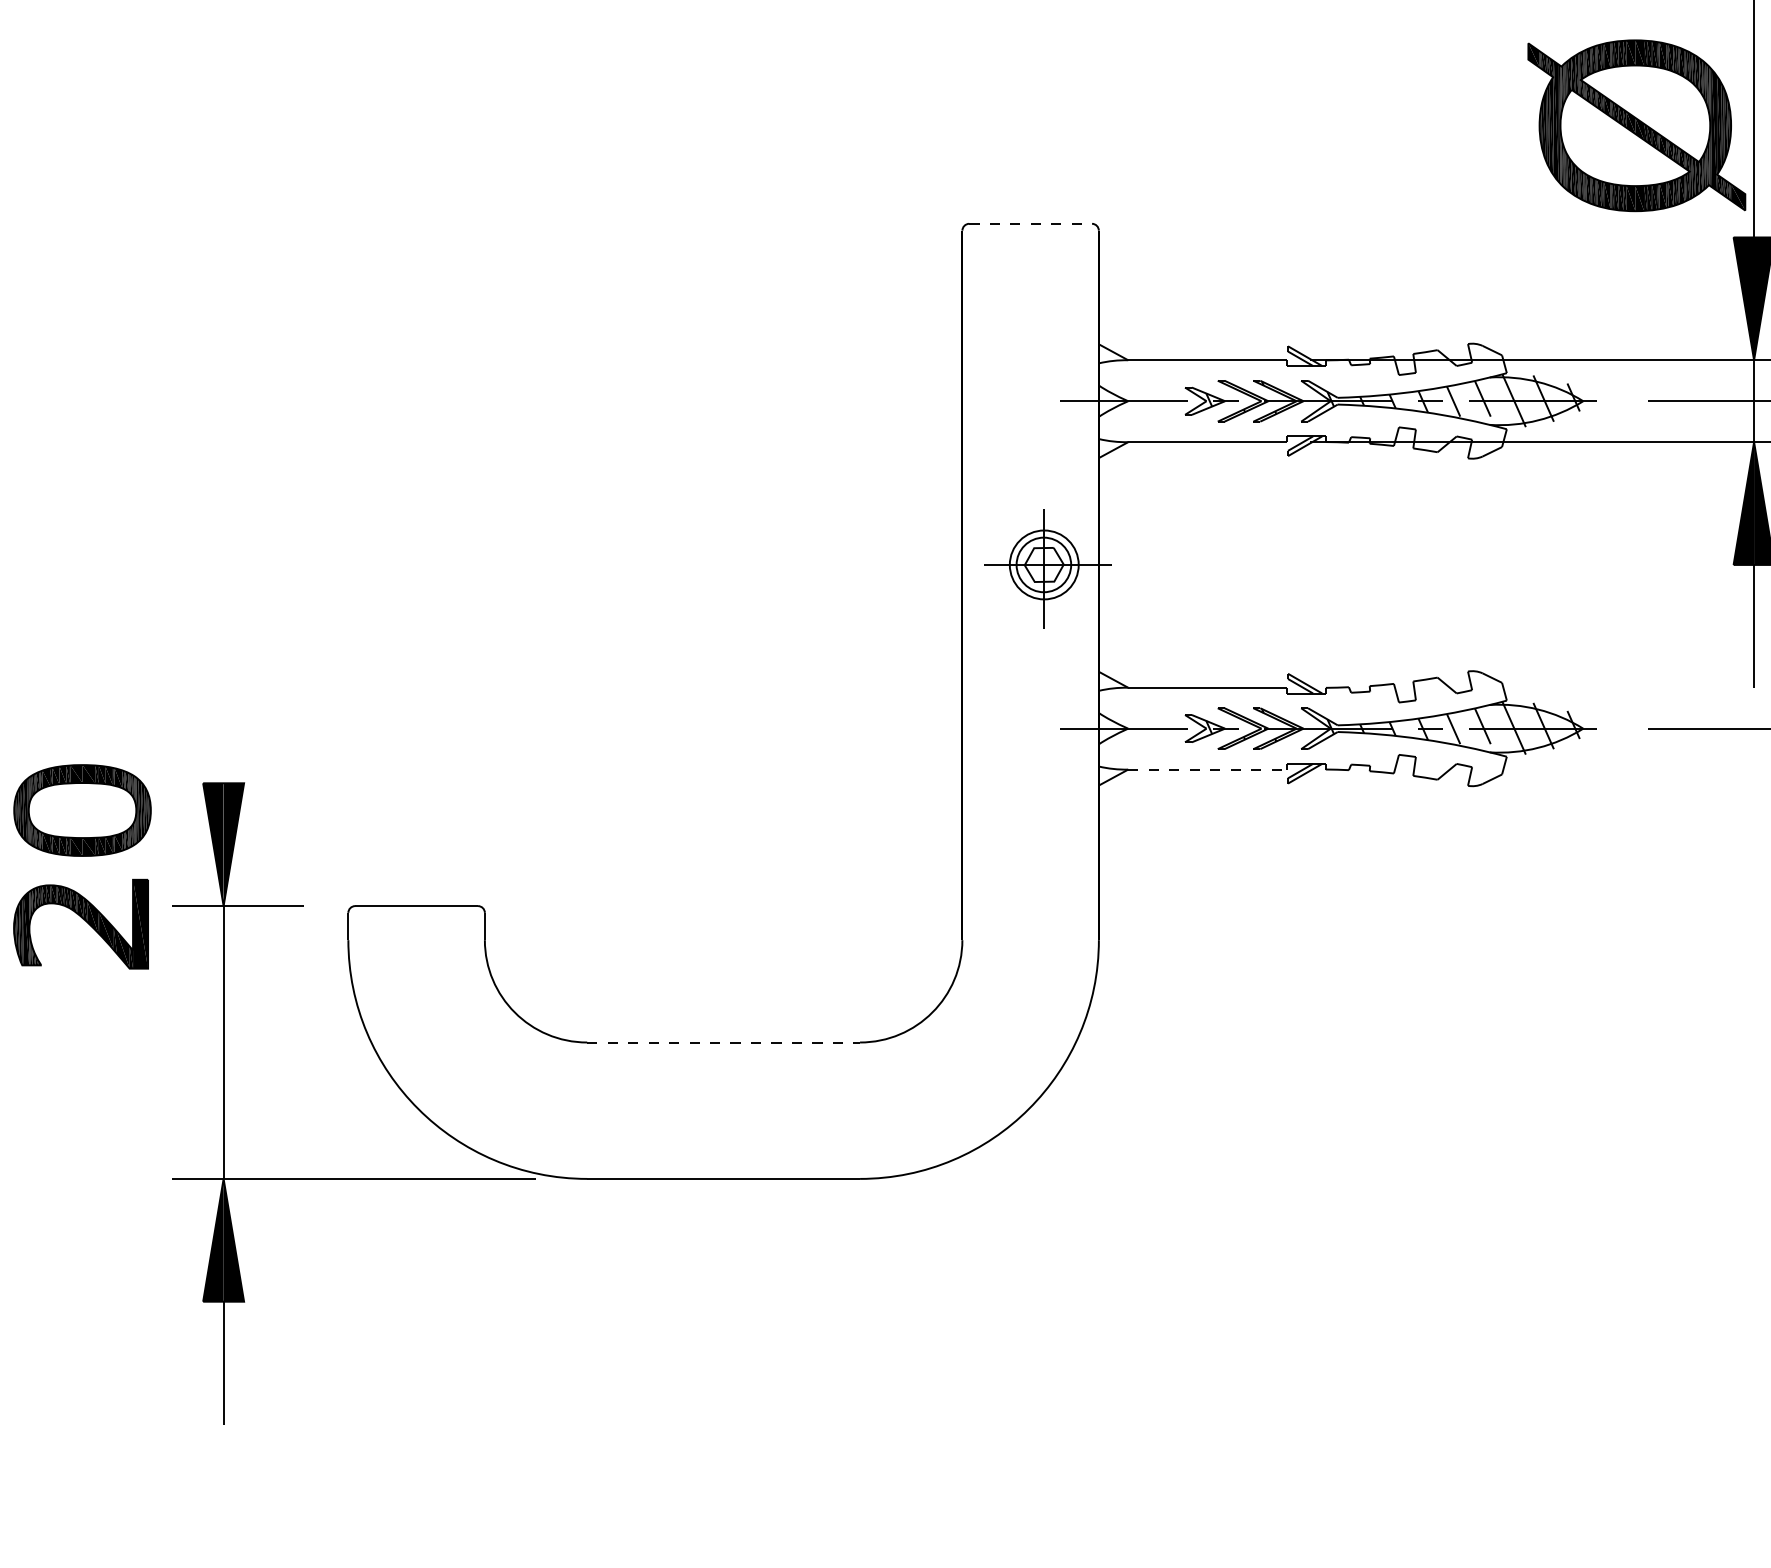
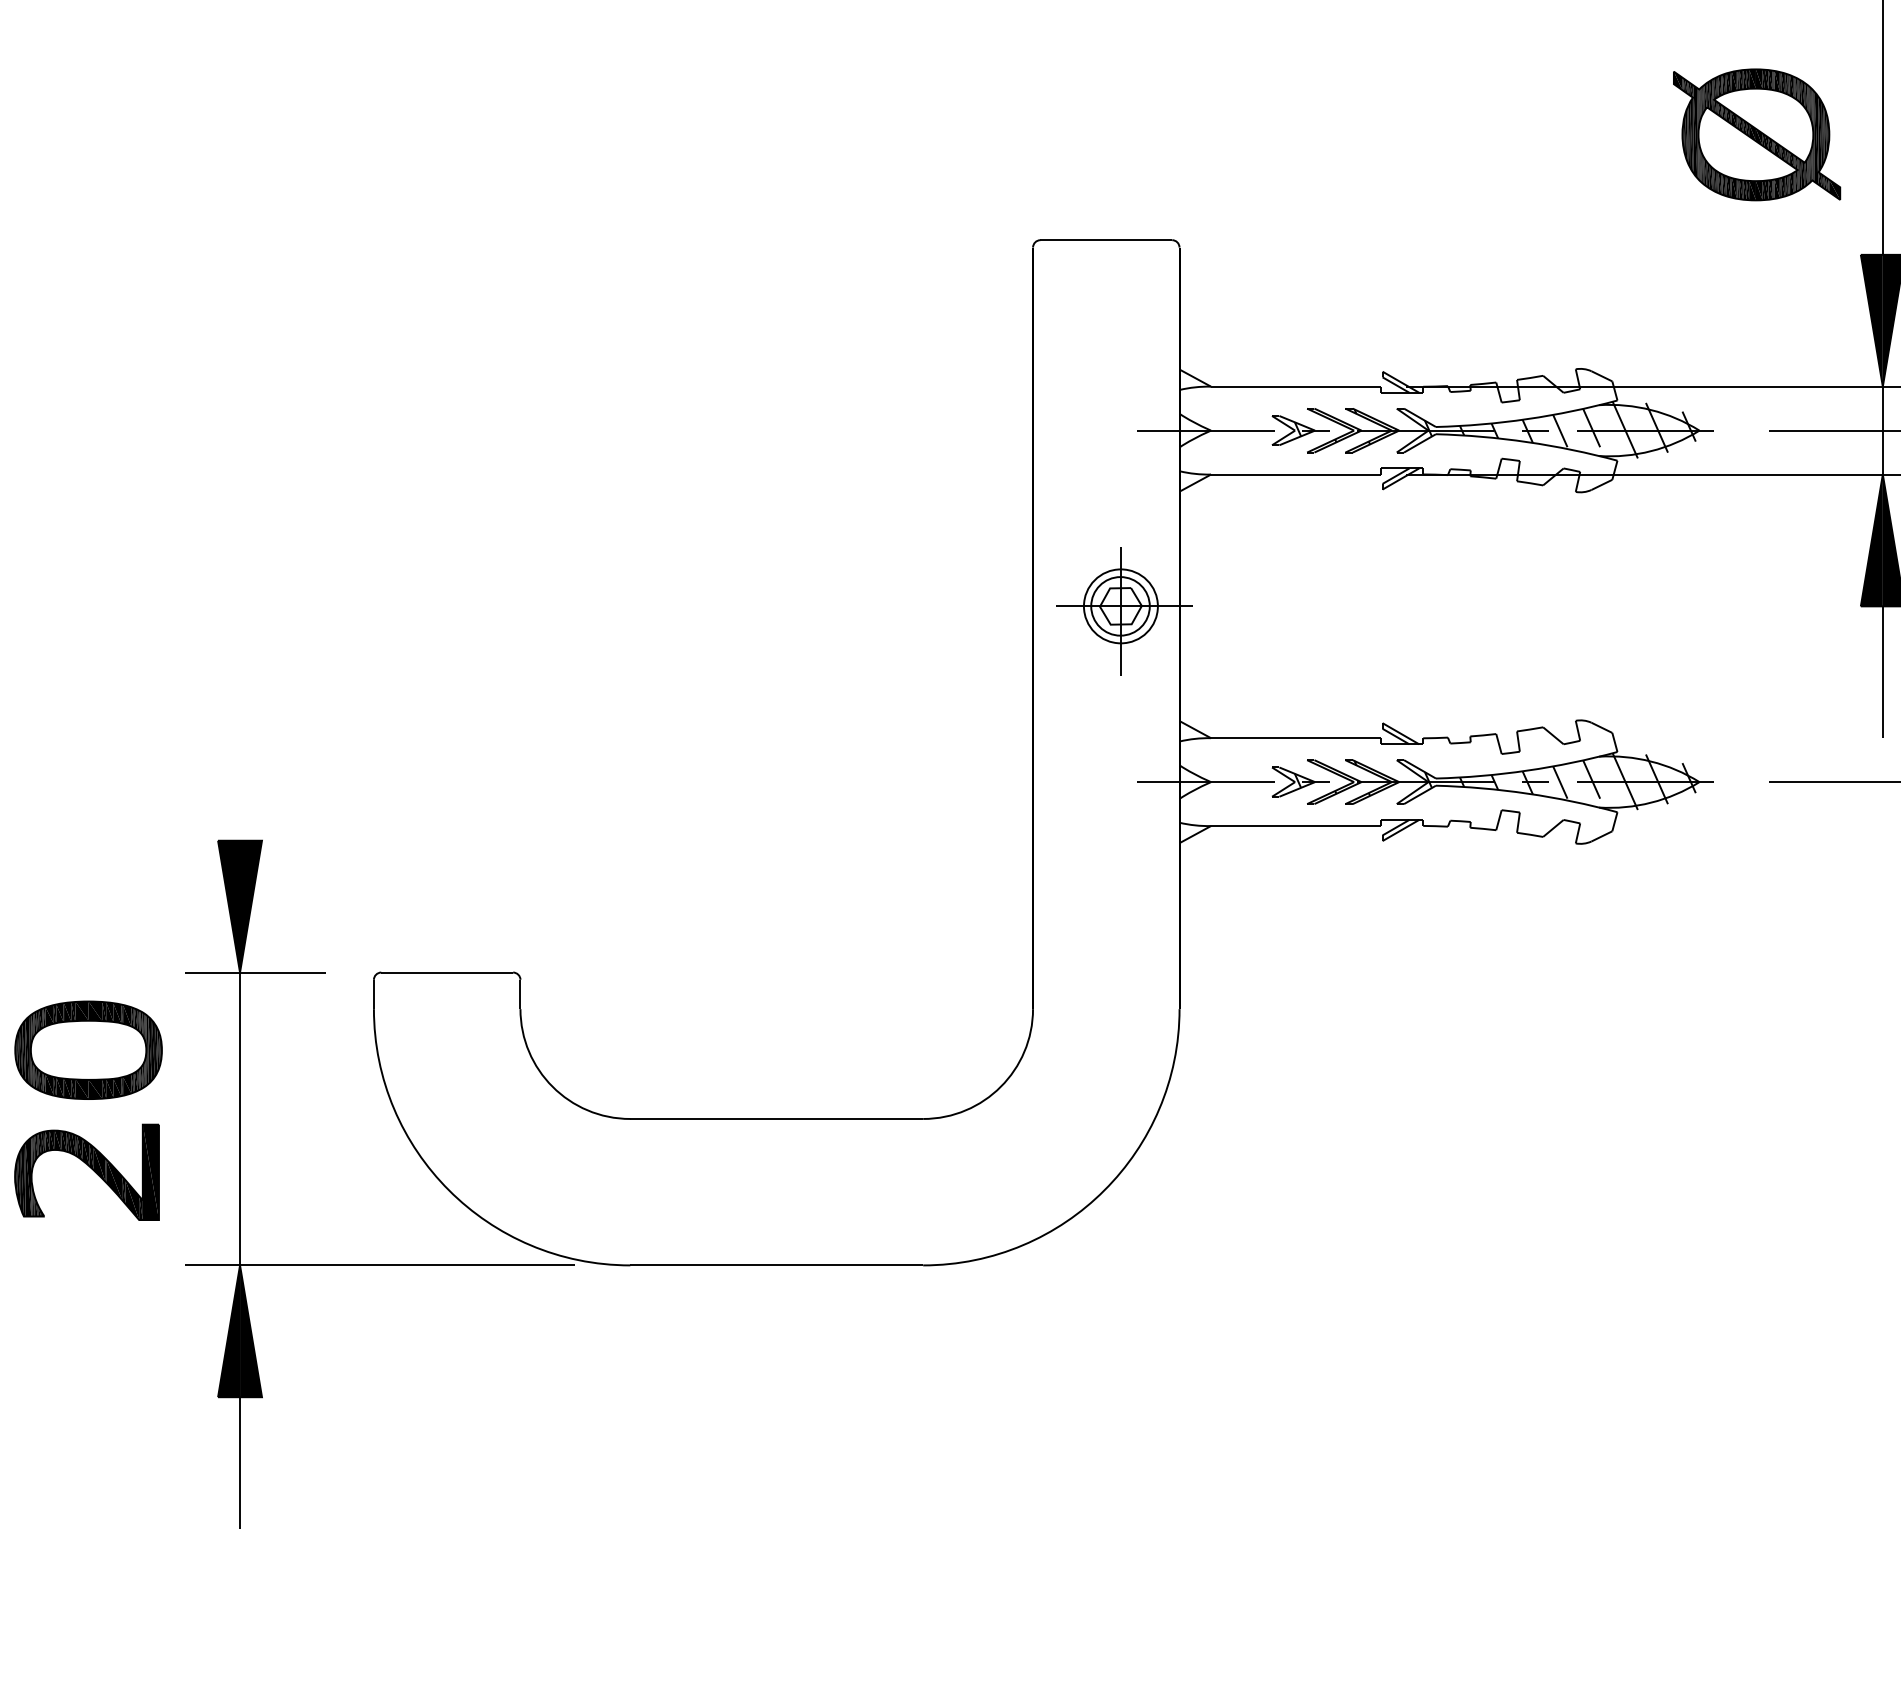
part: (1636, 125) -> (1756, 134), size x0.71
line: (1031, 223) -> (1107, 239), dashed -> solid
line: (1207, 769) -> (1296, 825), dashed -> solid
part: (82, 856) -> (88, 1099), moved
line: (724, 1042) -> (777, 1118), dashed -> solid

